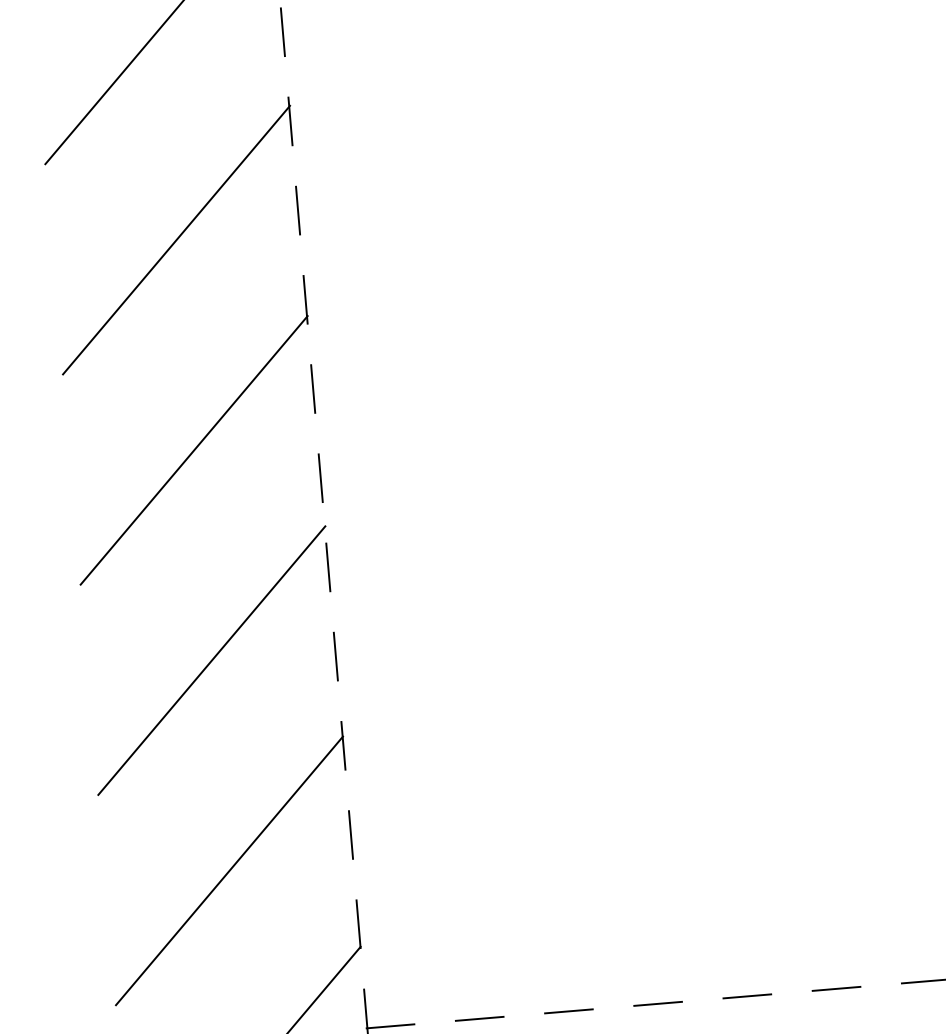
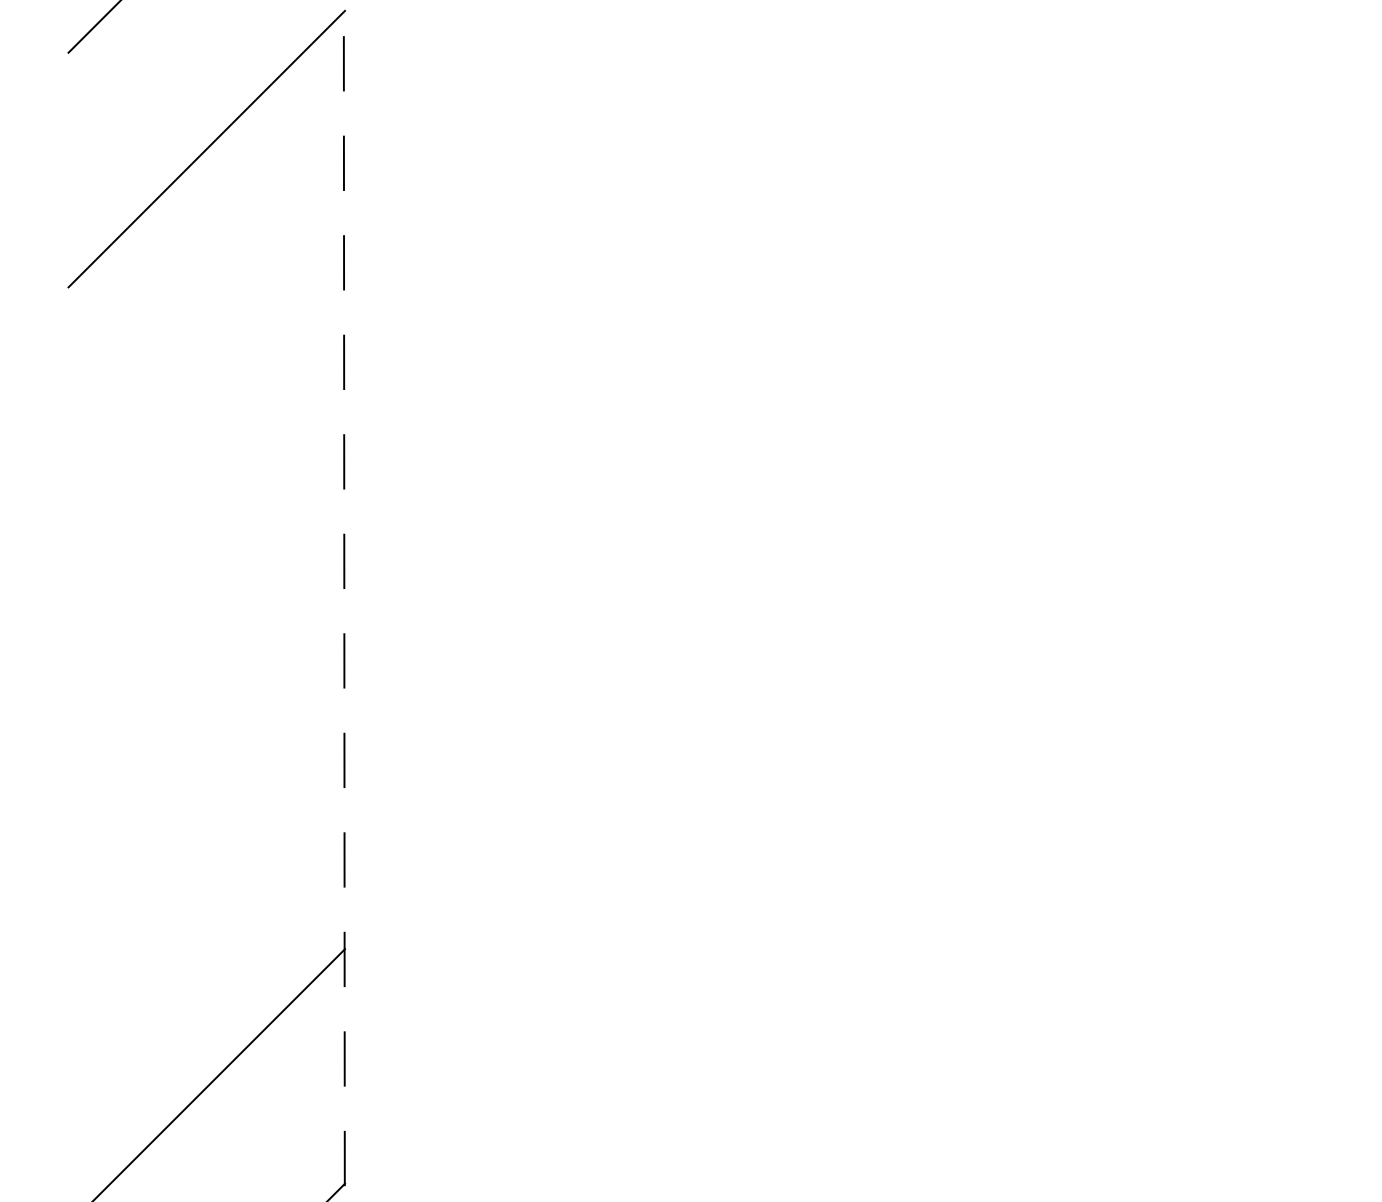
line: (176, 239) -> (206, 383), removed
line: (193, 450) -> (206, 618), removed
line: (211, 660) -> (206, 852), removed

